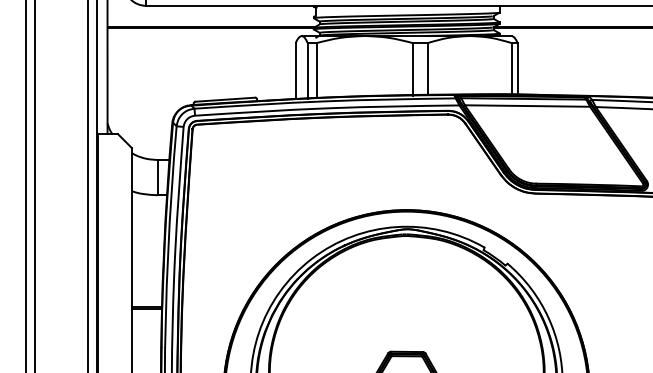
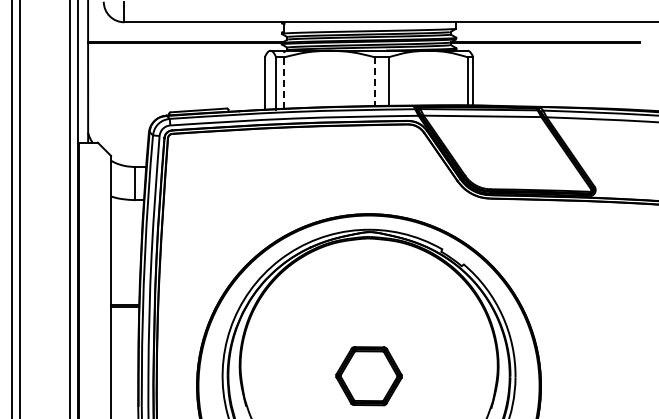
line: (412, 69) -> (374, 82), solid -> dashed
line: (316, 71) -> (284, 83), solid -> dashed

